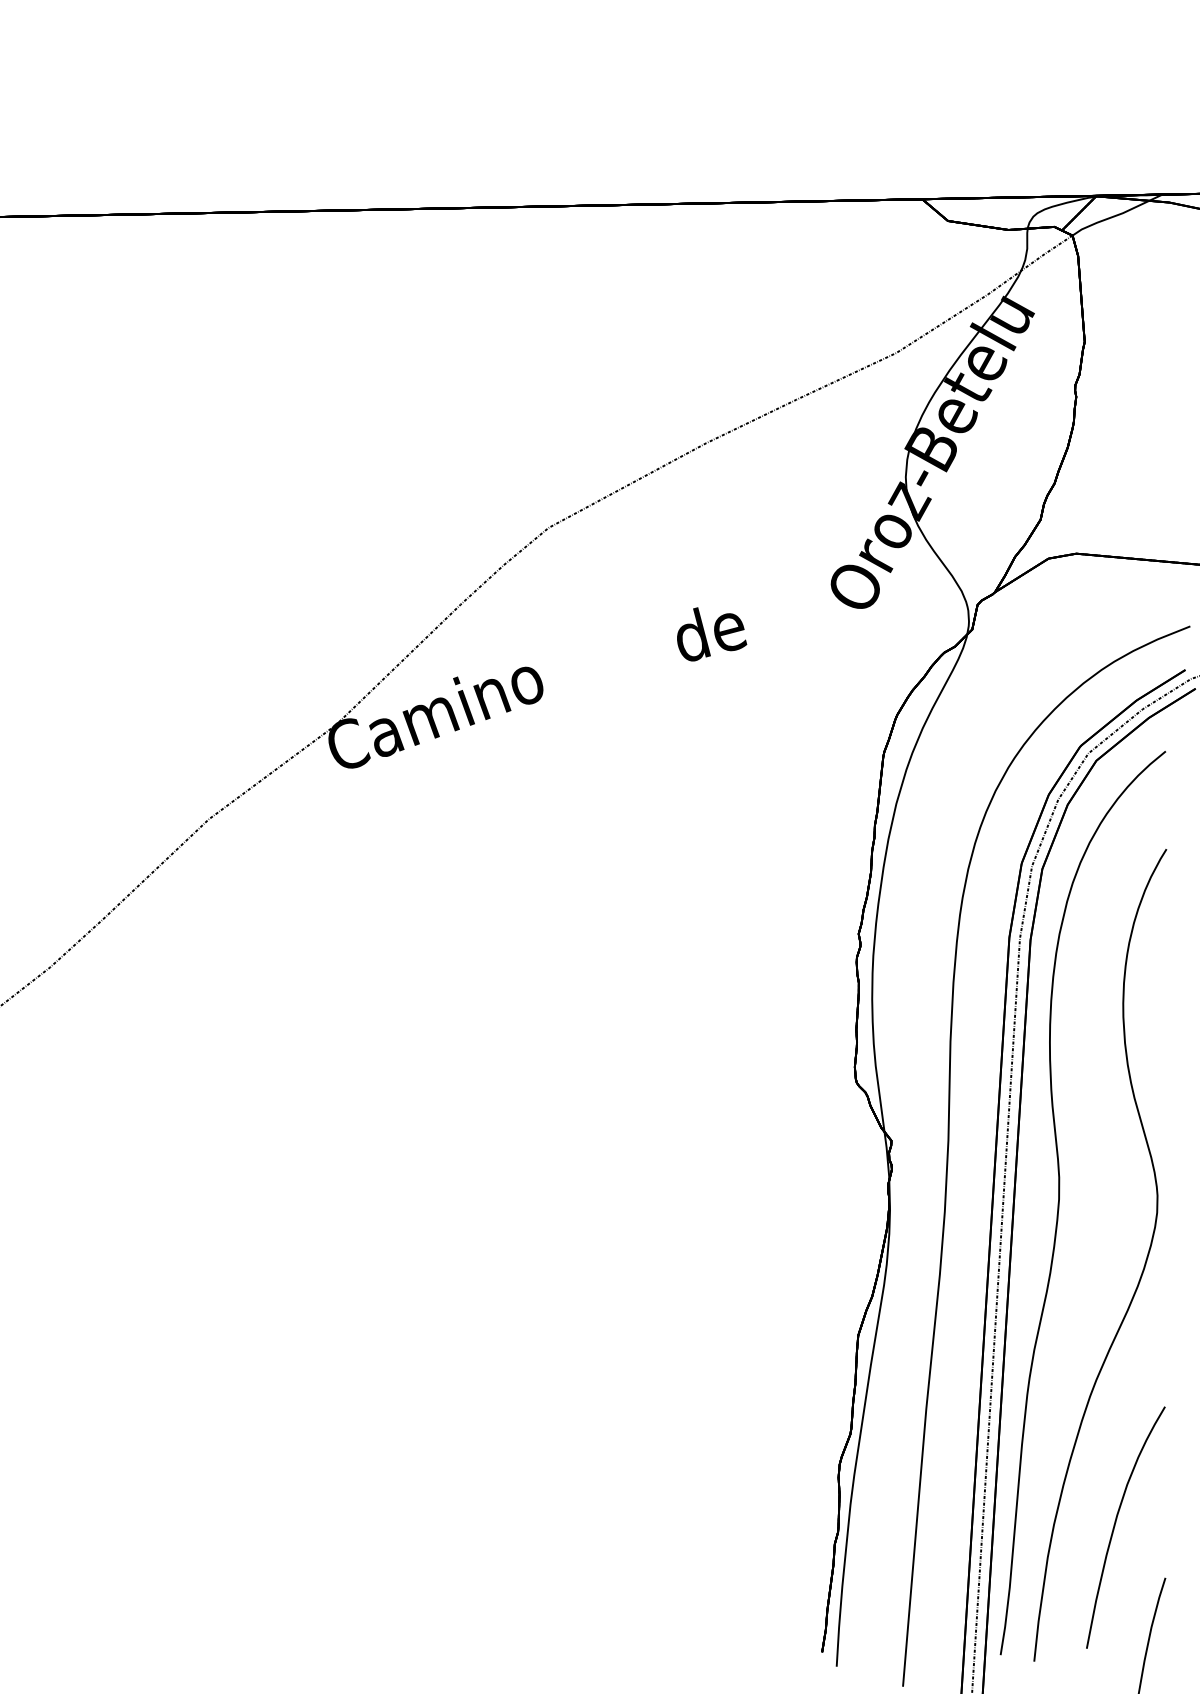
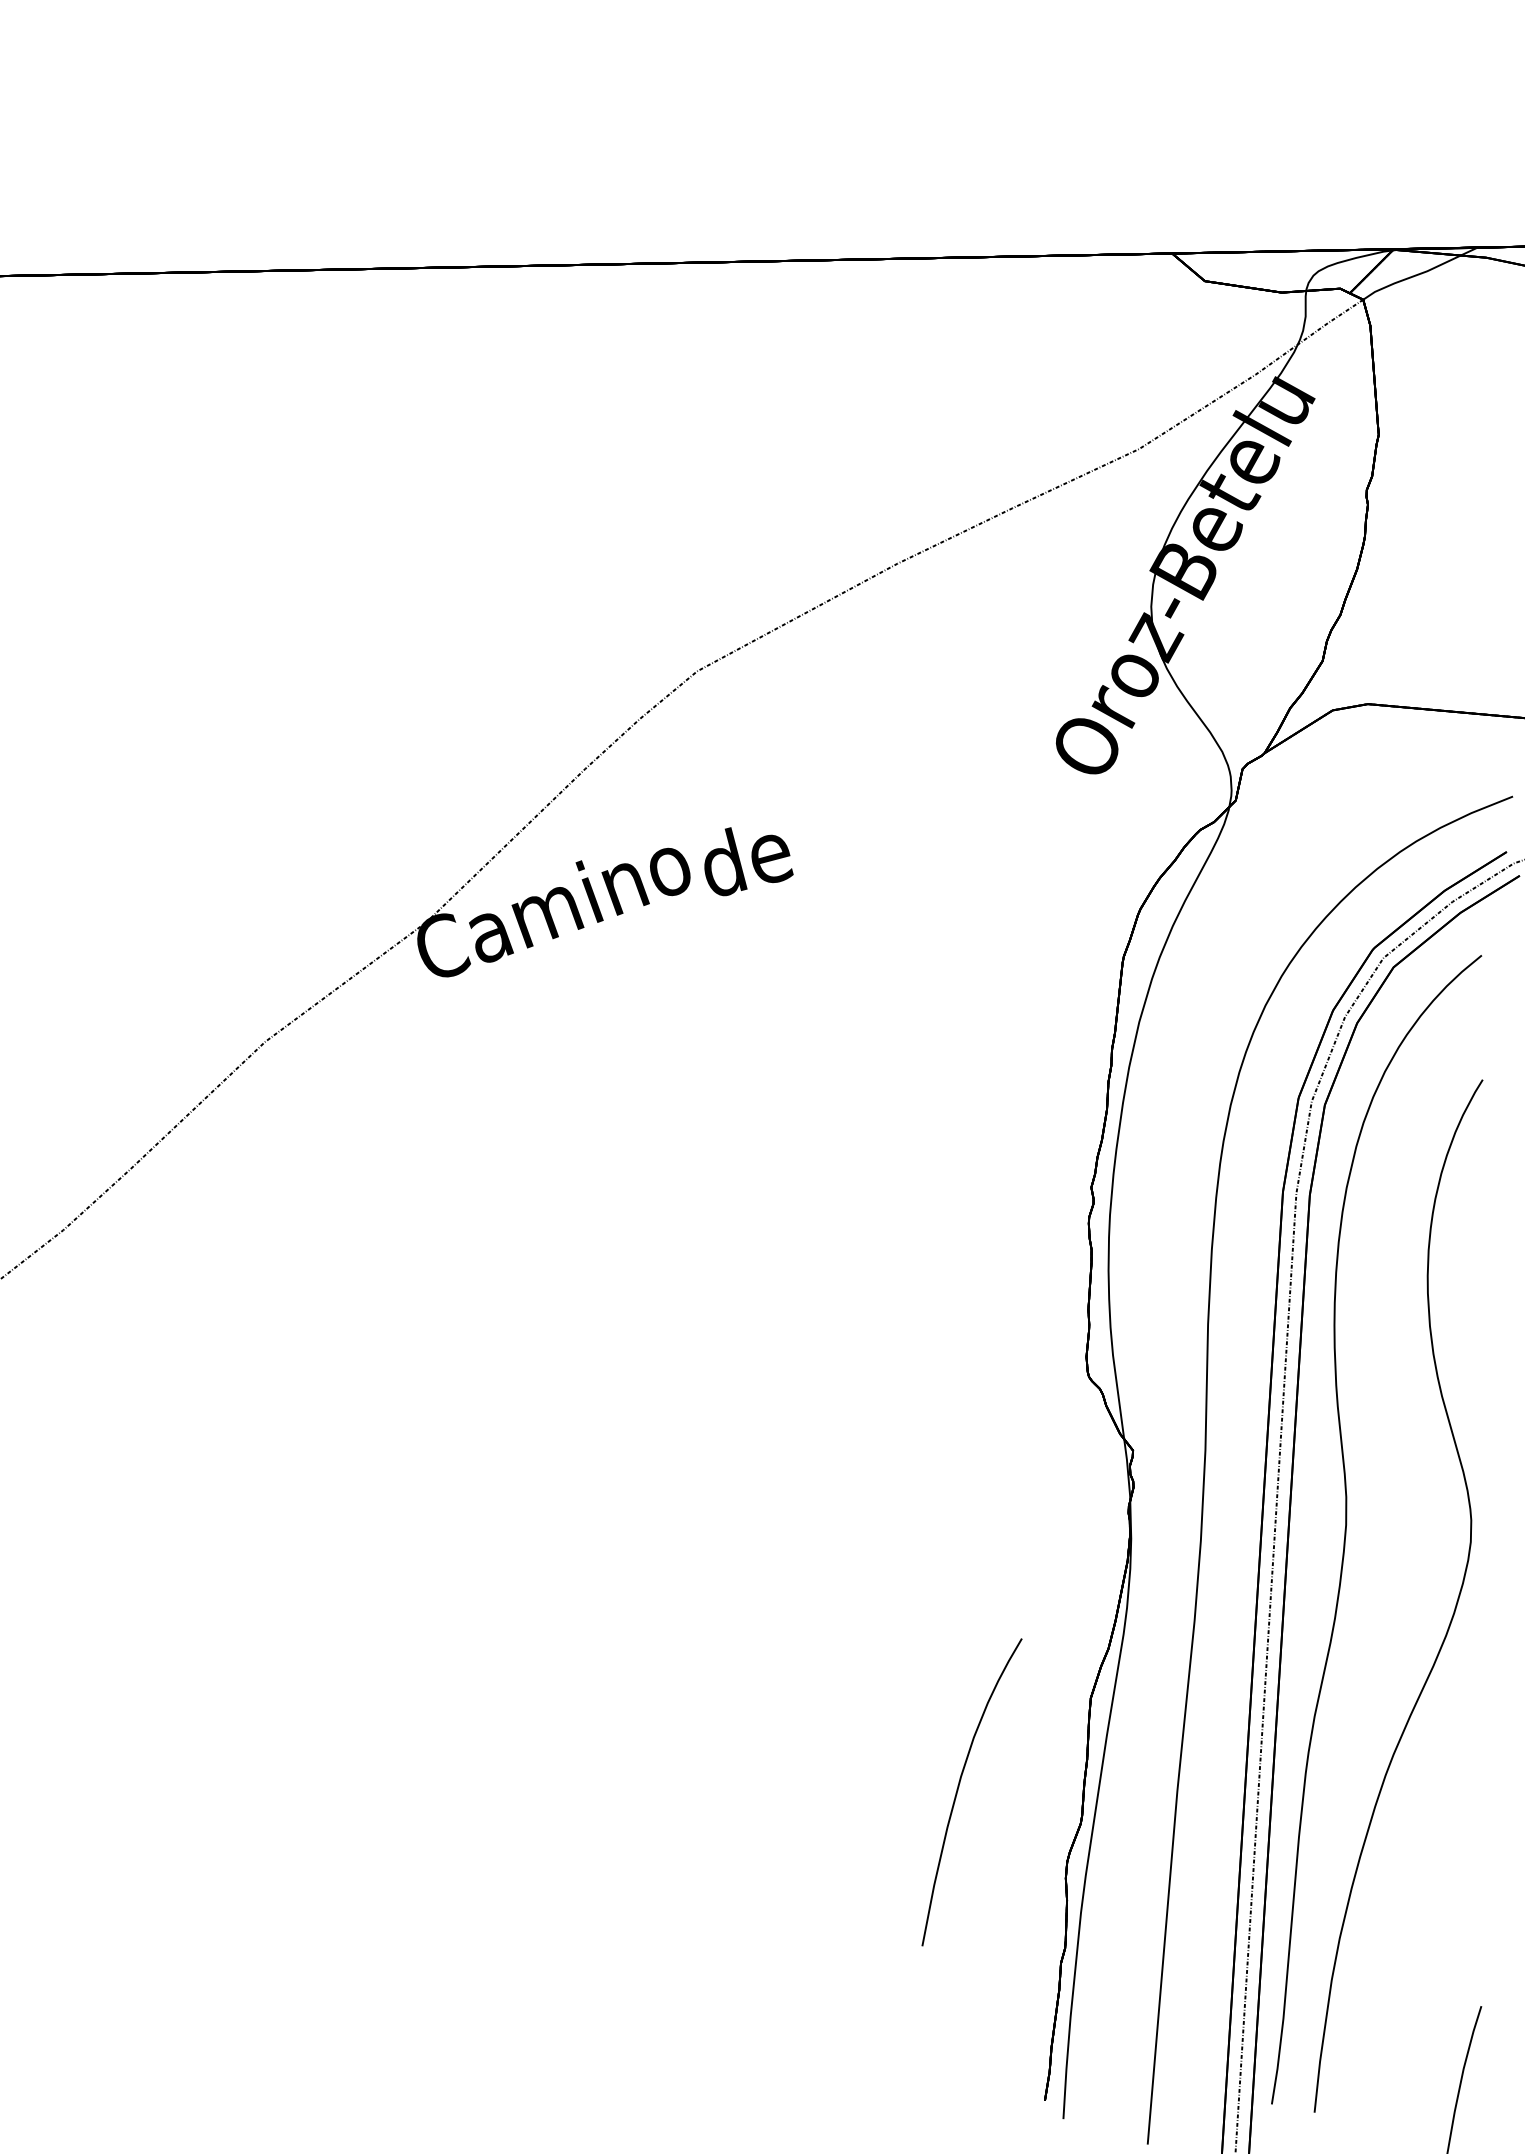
text: (711, 634) -> (748, 861), moved
curve: (1116, 1523) -> (959, 1787), moved

